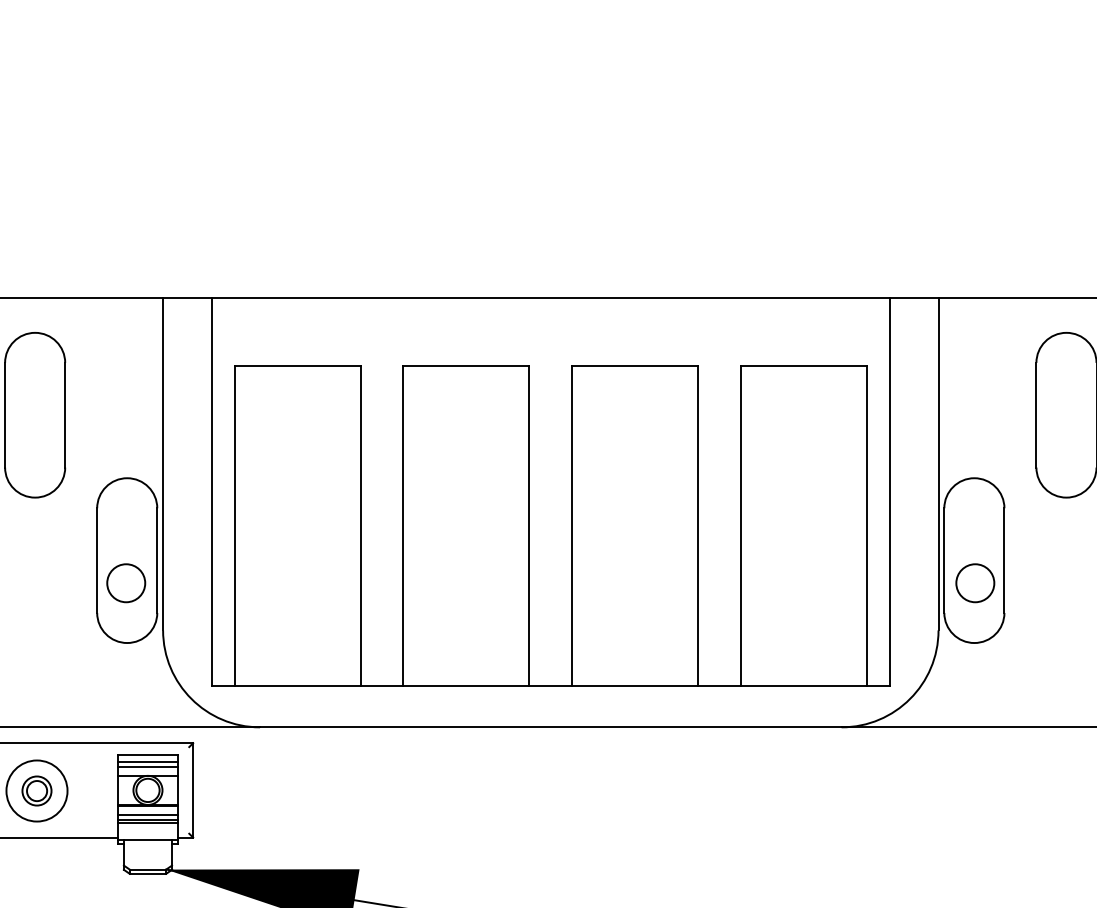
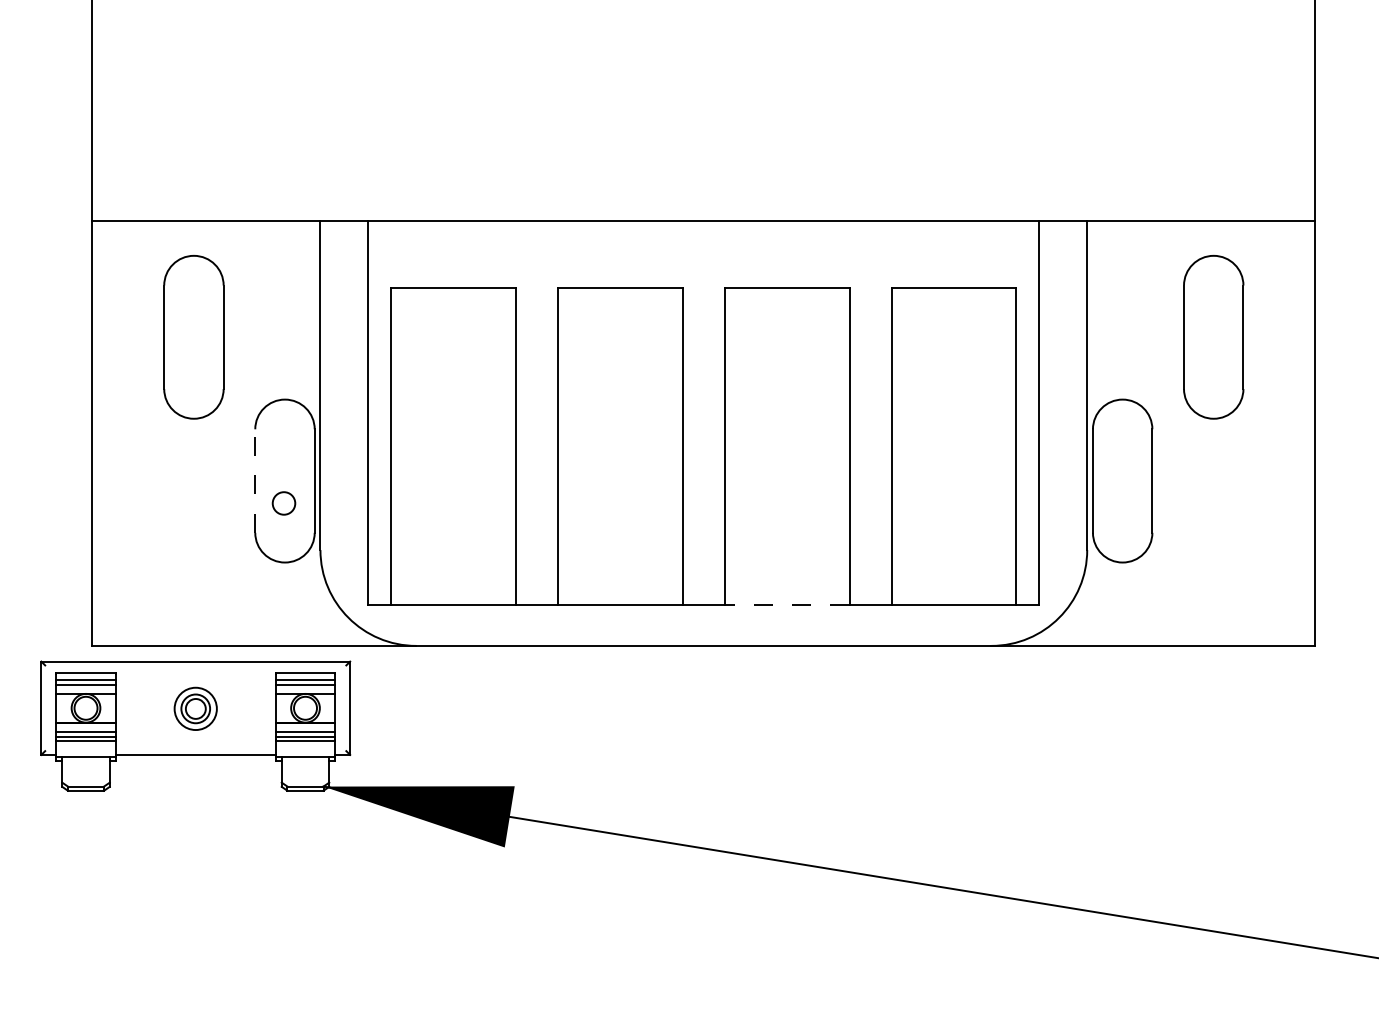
line: (97, 561) -> (255, 481), solid -> dashed
circle: (125, 583) -> (283, 503), size x0.6
circle: (975, 583) -> (1123, 503), removed
line: (634, 685) -> (786, 604), solid -> dashed
circle: (36, 790) -> (195, 708), size x0.7

